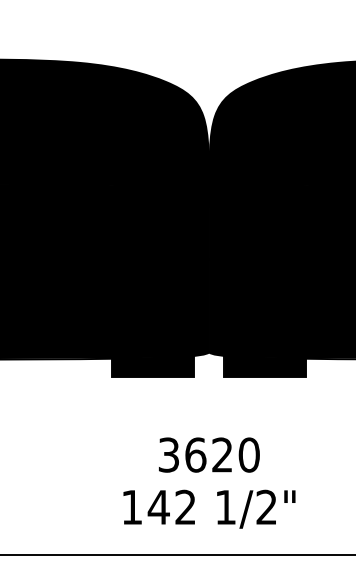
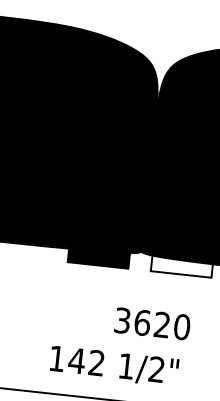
fill: (265, 365) -> (182, 265), removed
text: (209, 454) -> (152, 323), moved
text: (209, 508) -> (114, 365), moved

